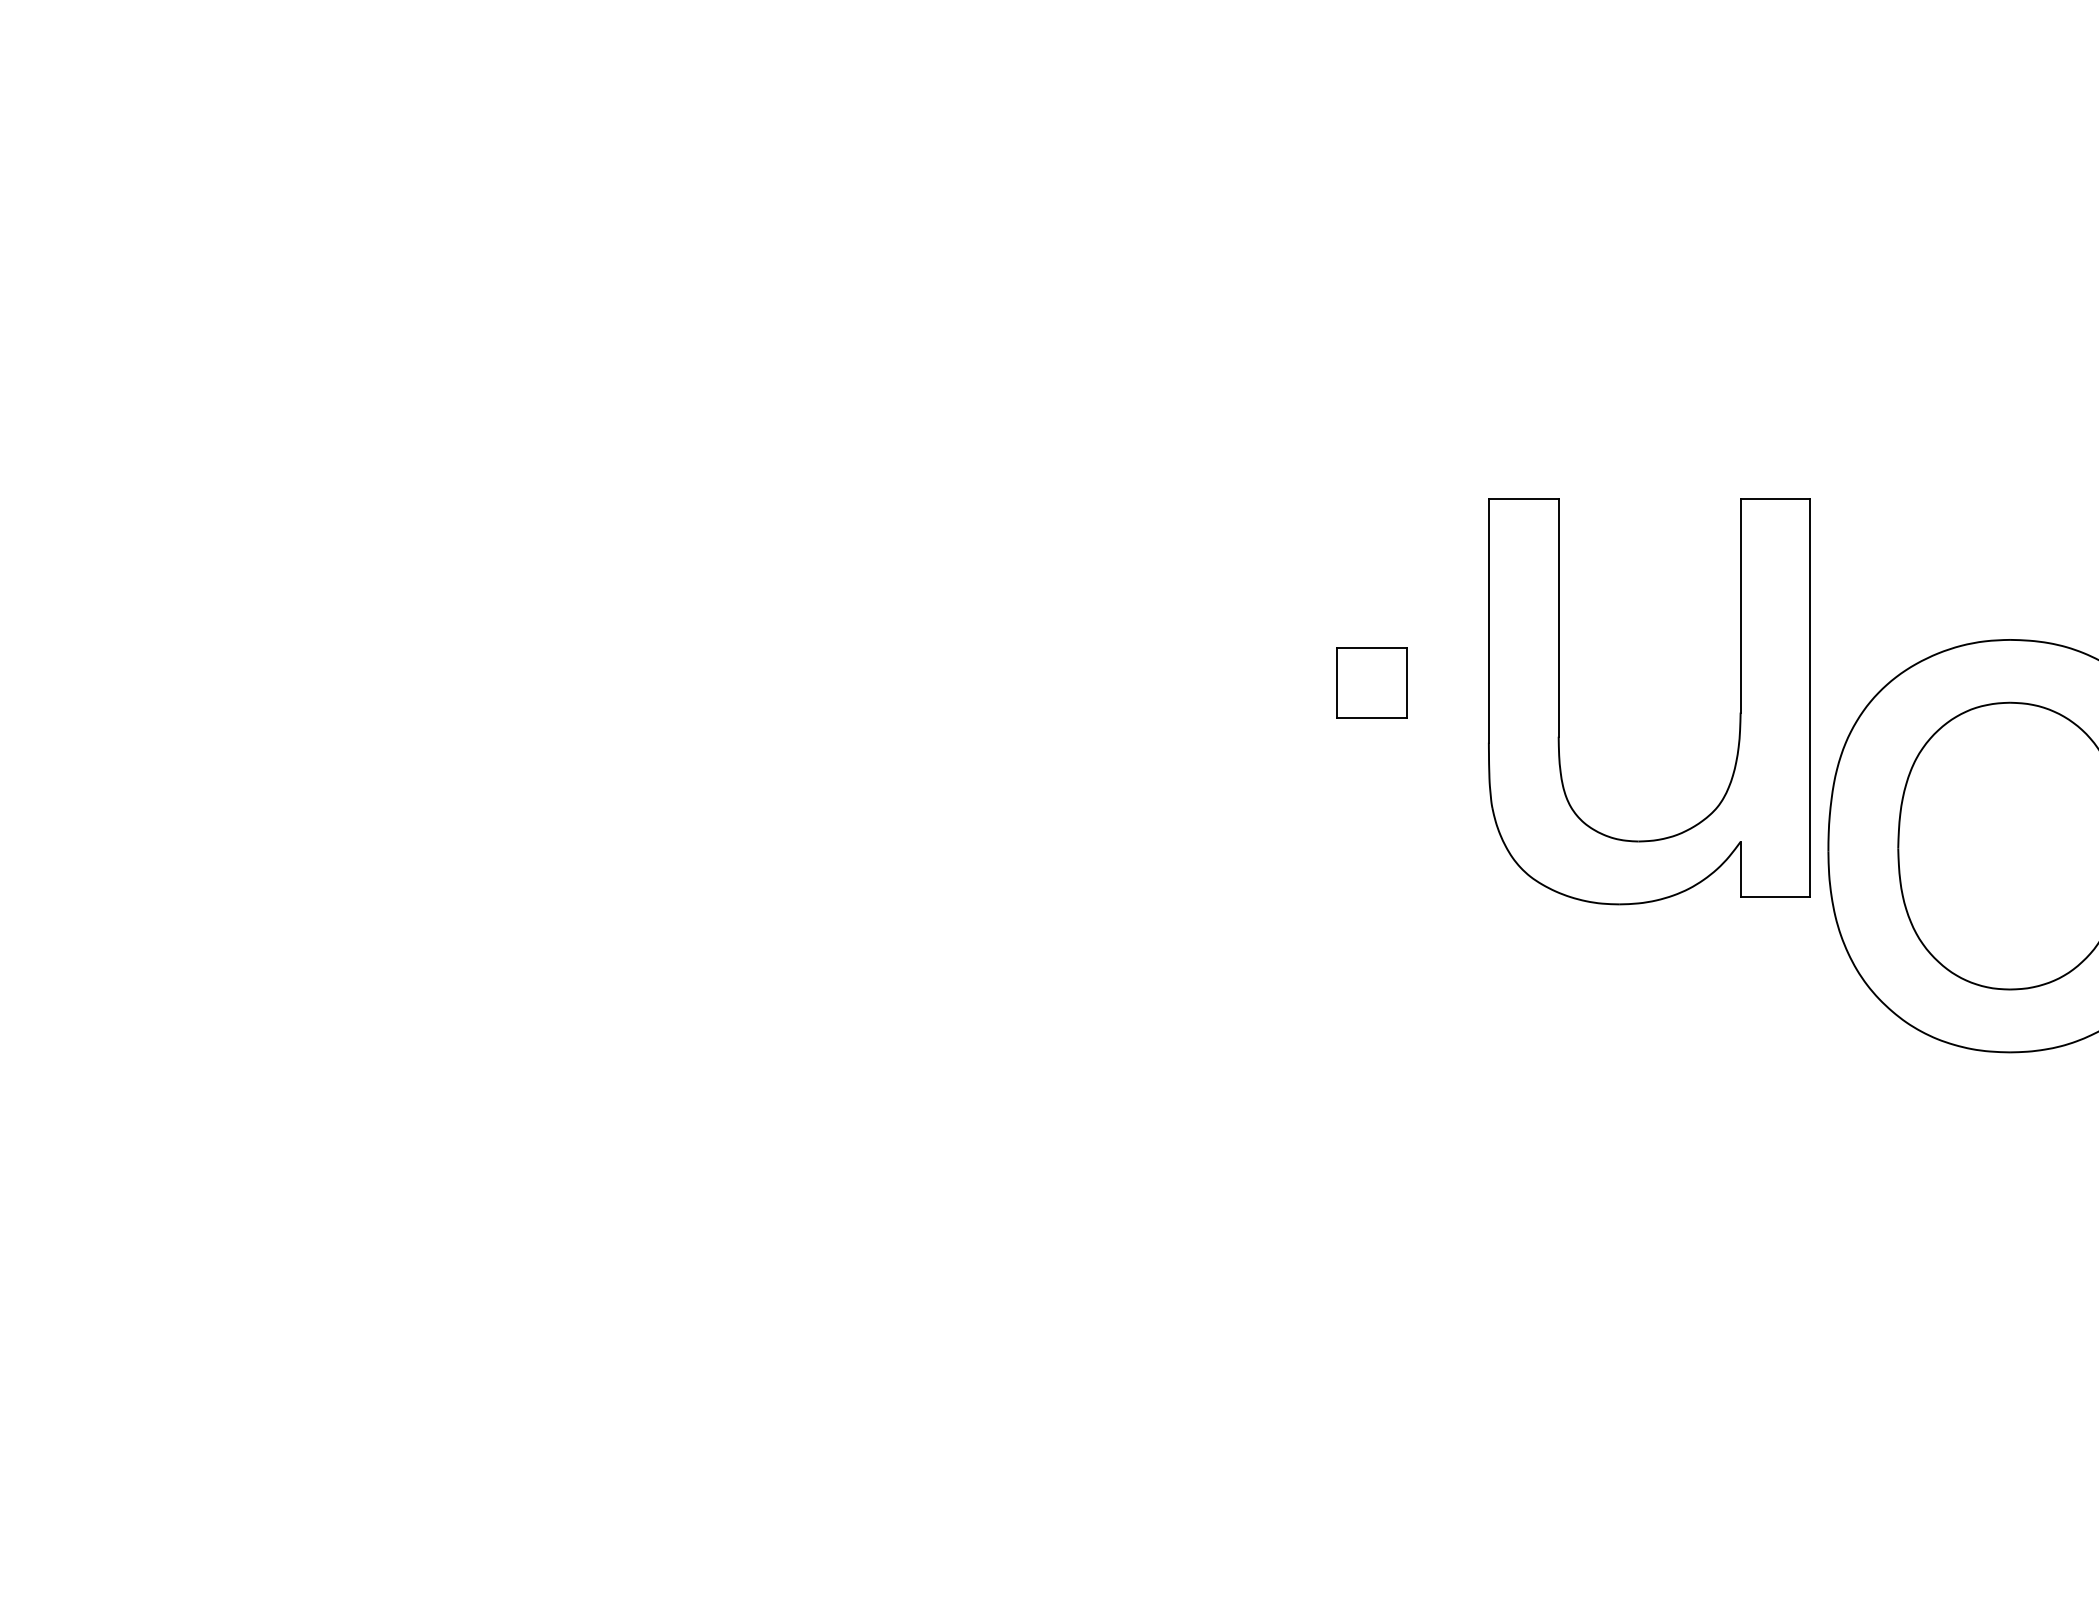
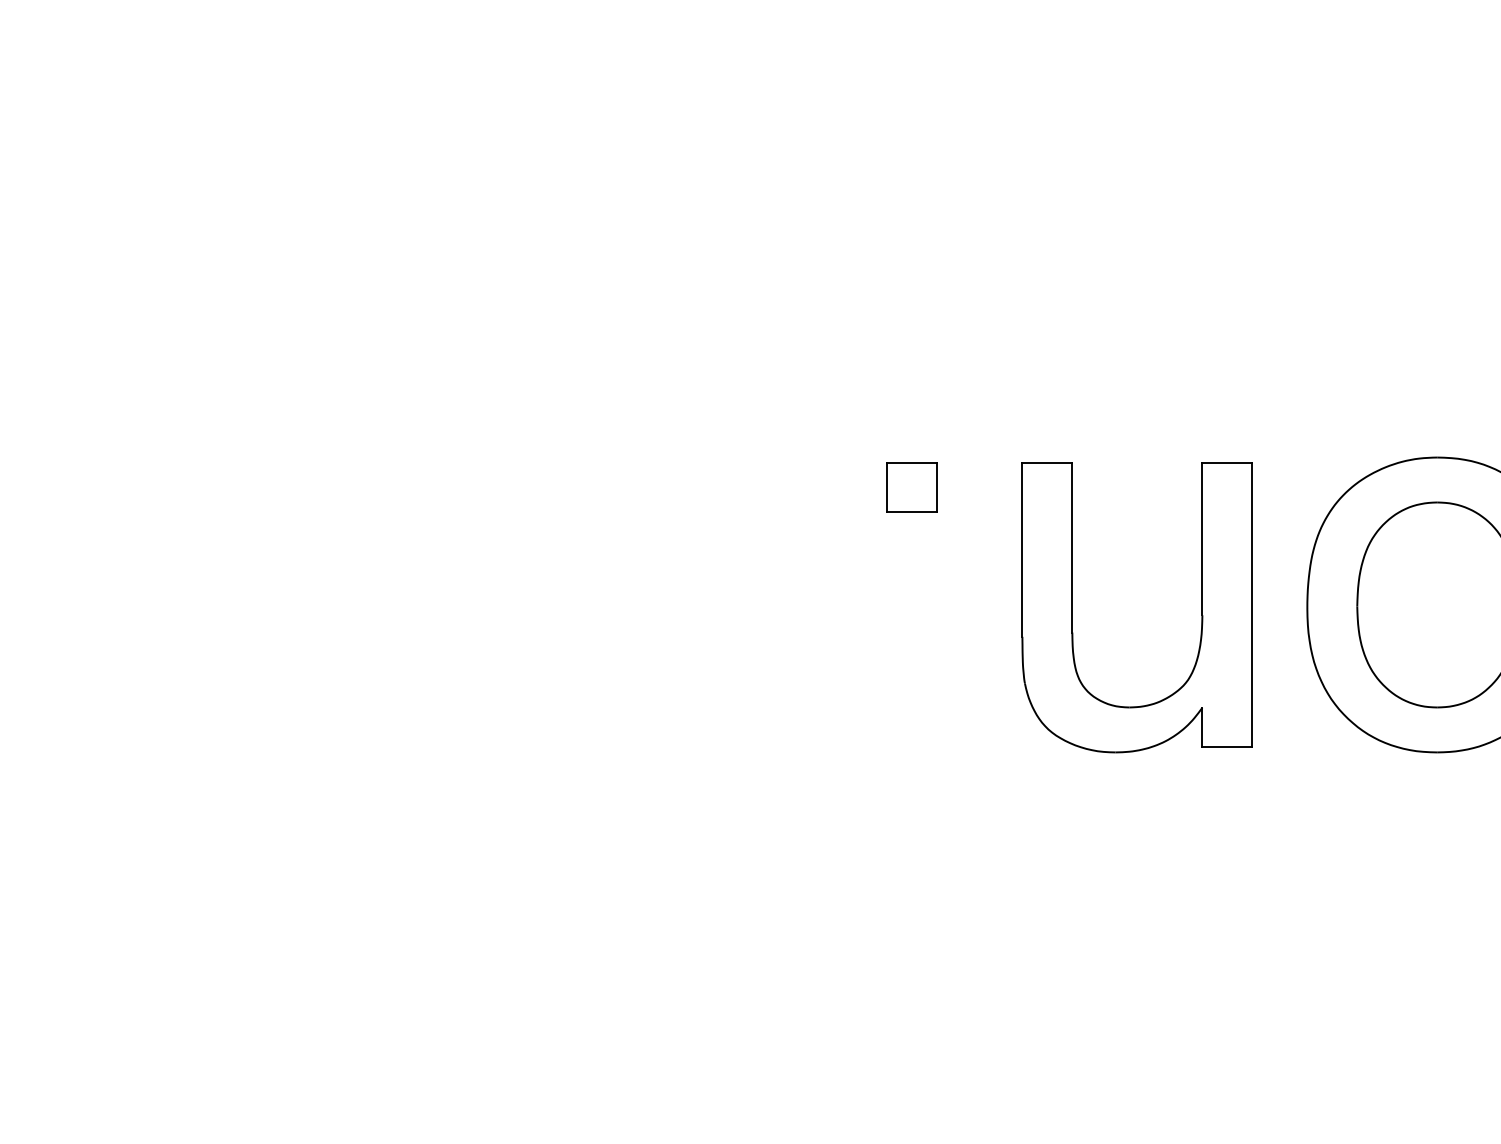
part: (1371, 682) -> (912, 487), moved
part: (1559, 701) -> (1072, 607), moved

